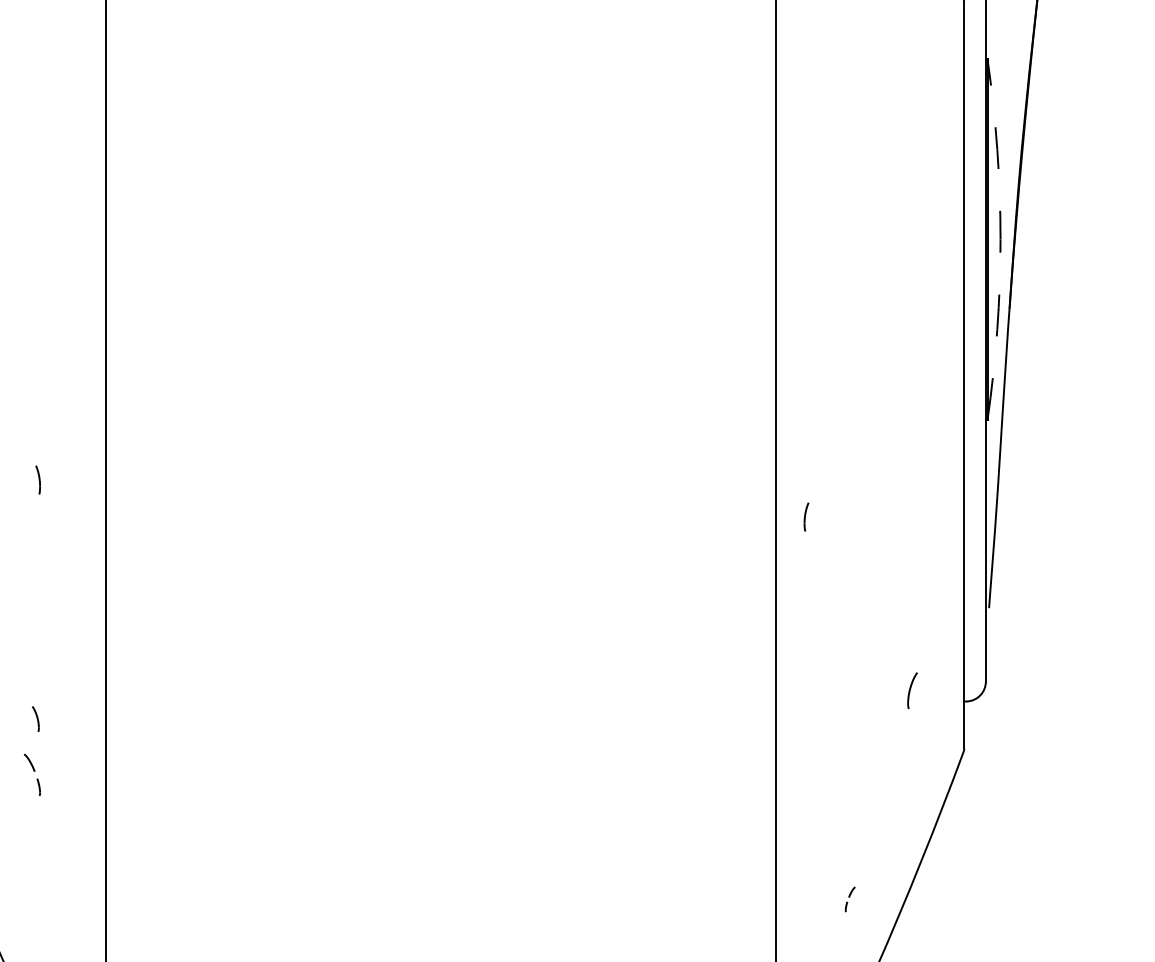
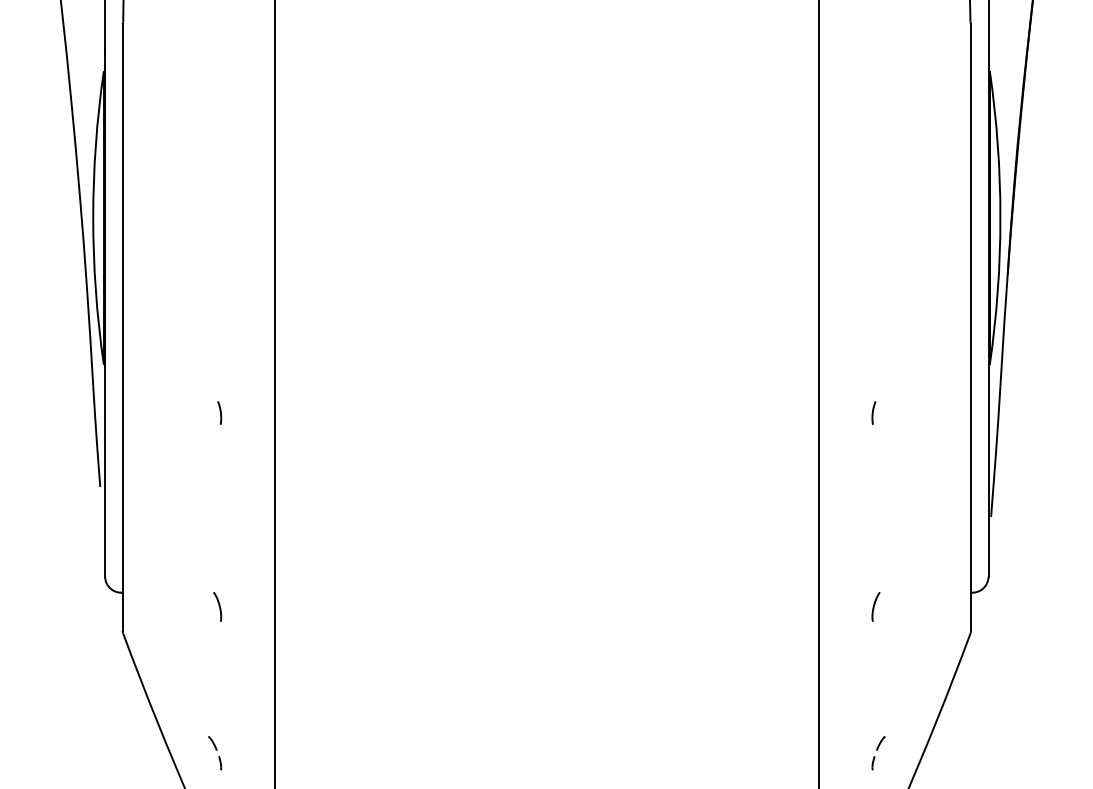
arc: (1000, 239) -> (1000, 217), dashed -> solid
part: (805, 516) -> (873, 412), moved
part: (911, 690) -> (875, 606), moved
part: (35, 718) -> (217, 606), size x1.43
part: (33, 775) -> (215, 753), moved
part: (850, 899) -> (878, 753), size x1.67

